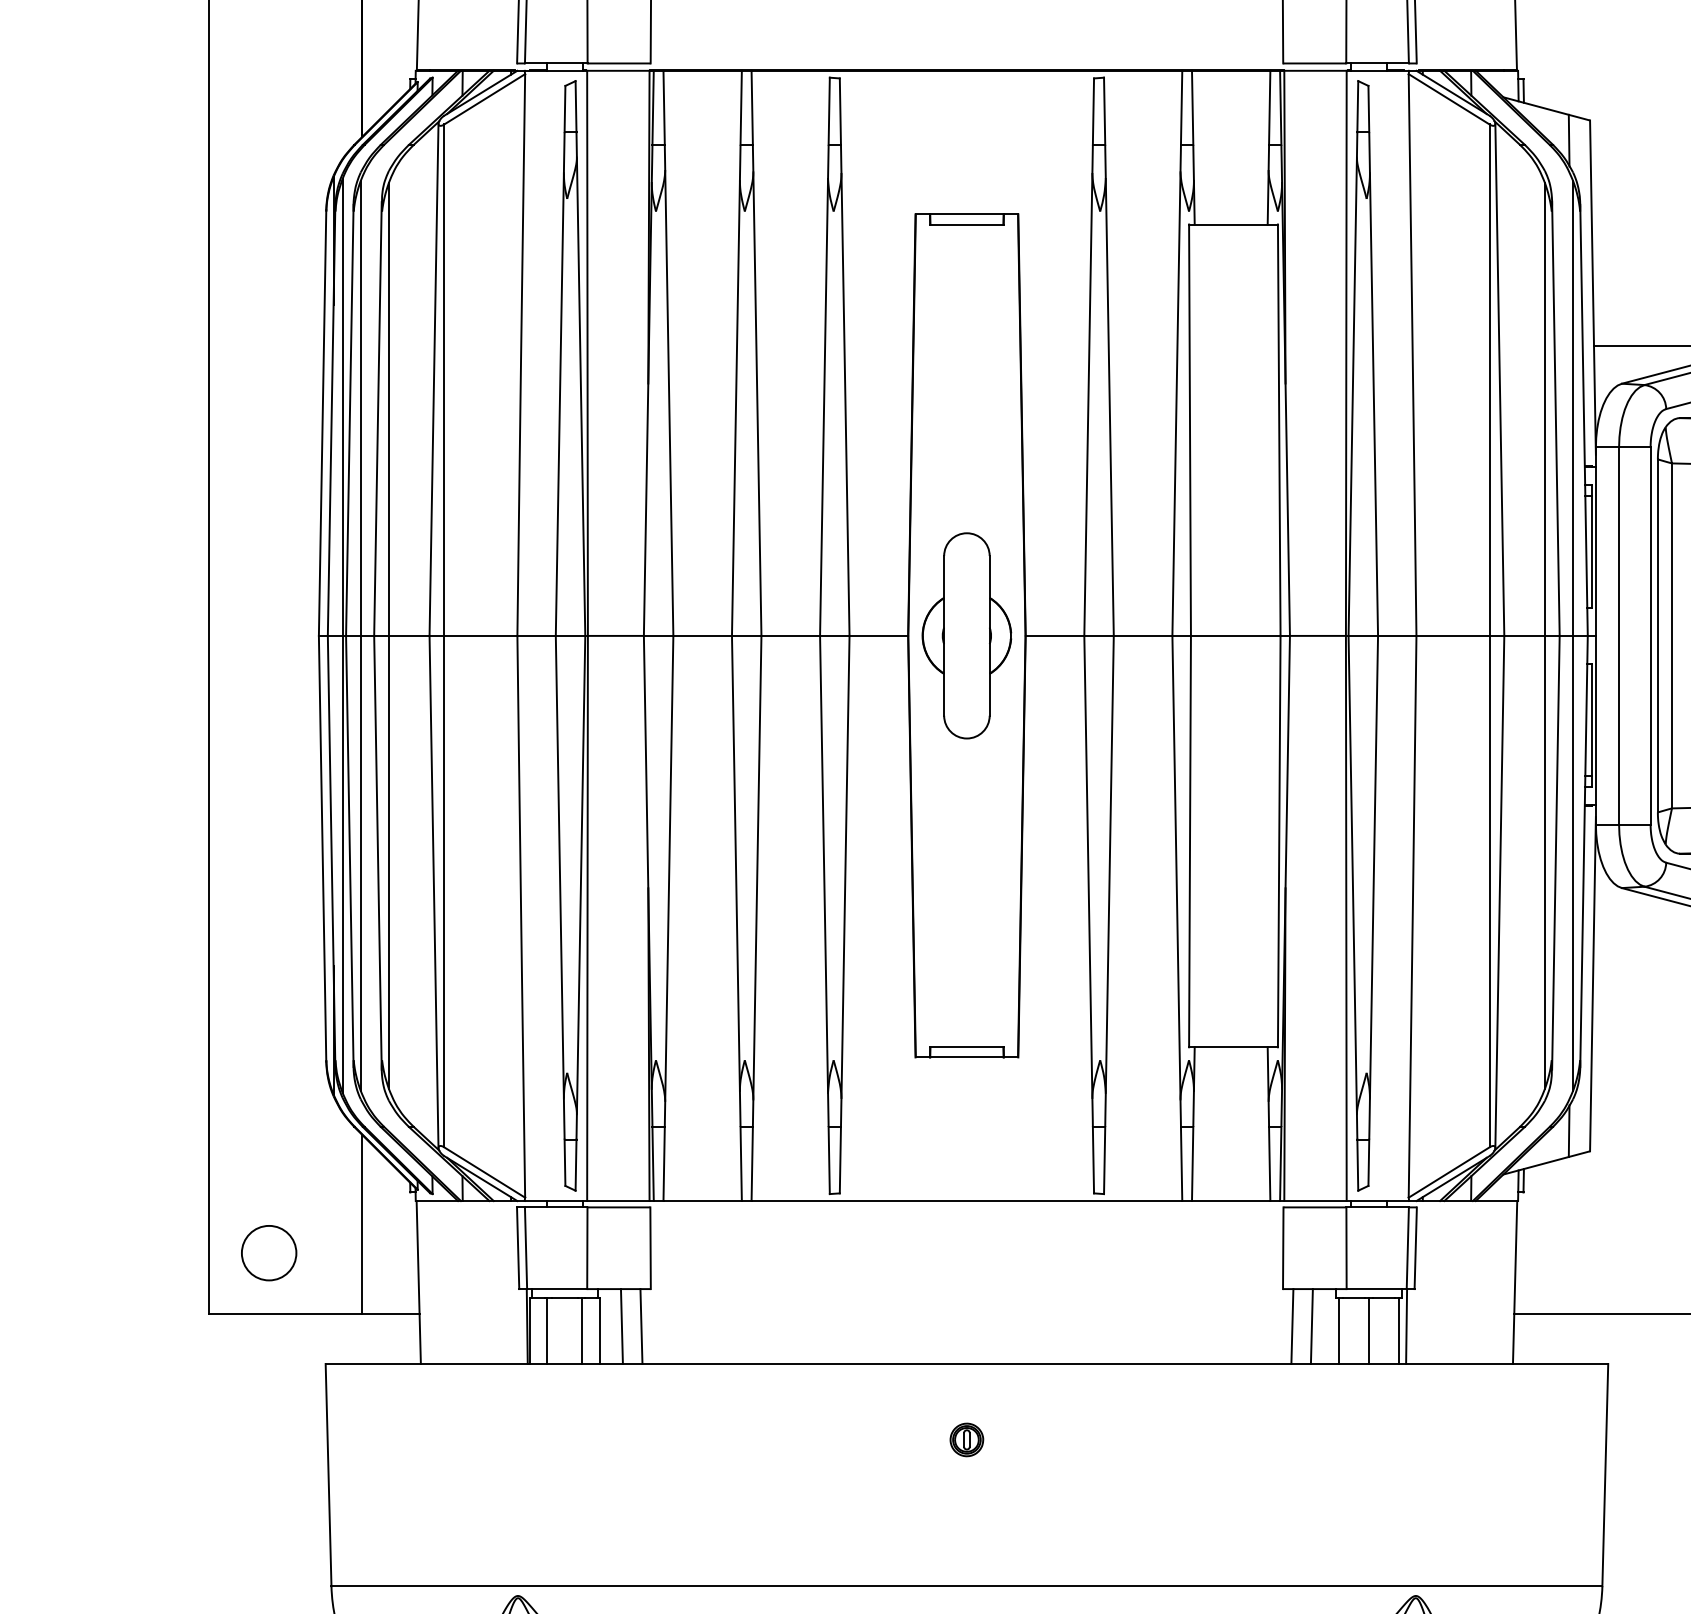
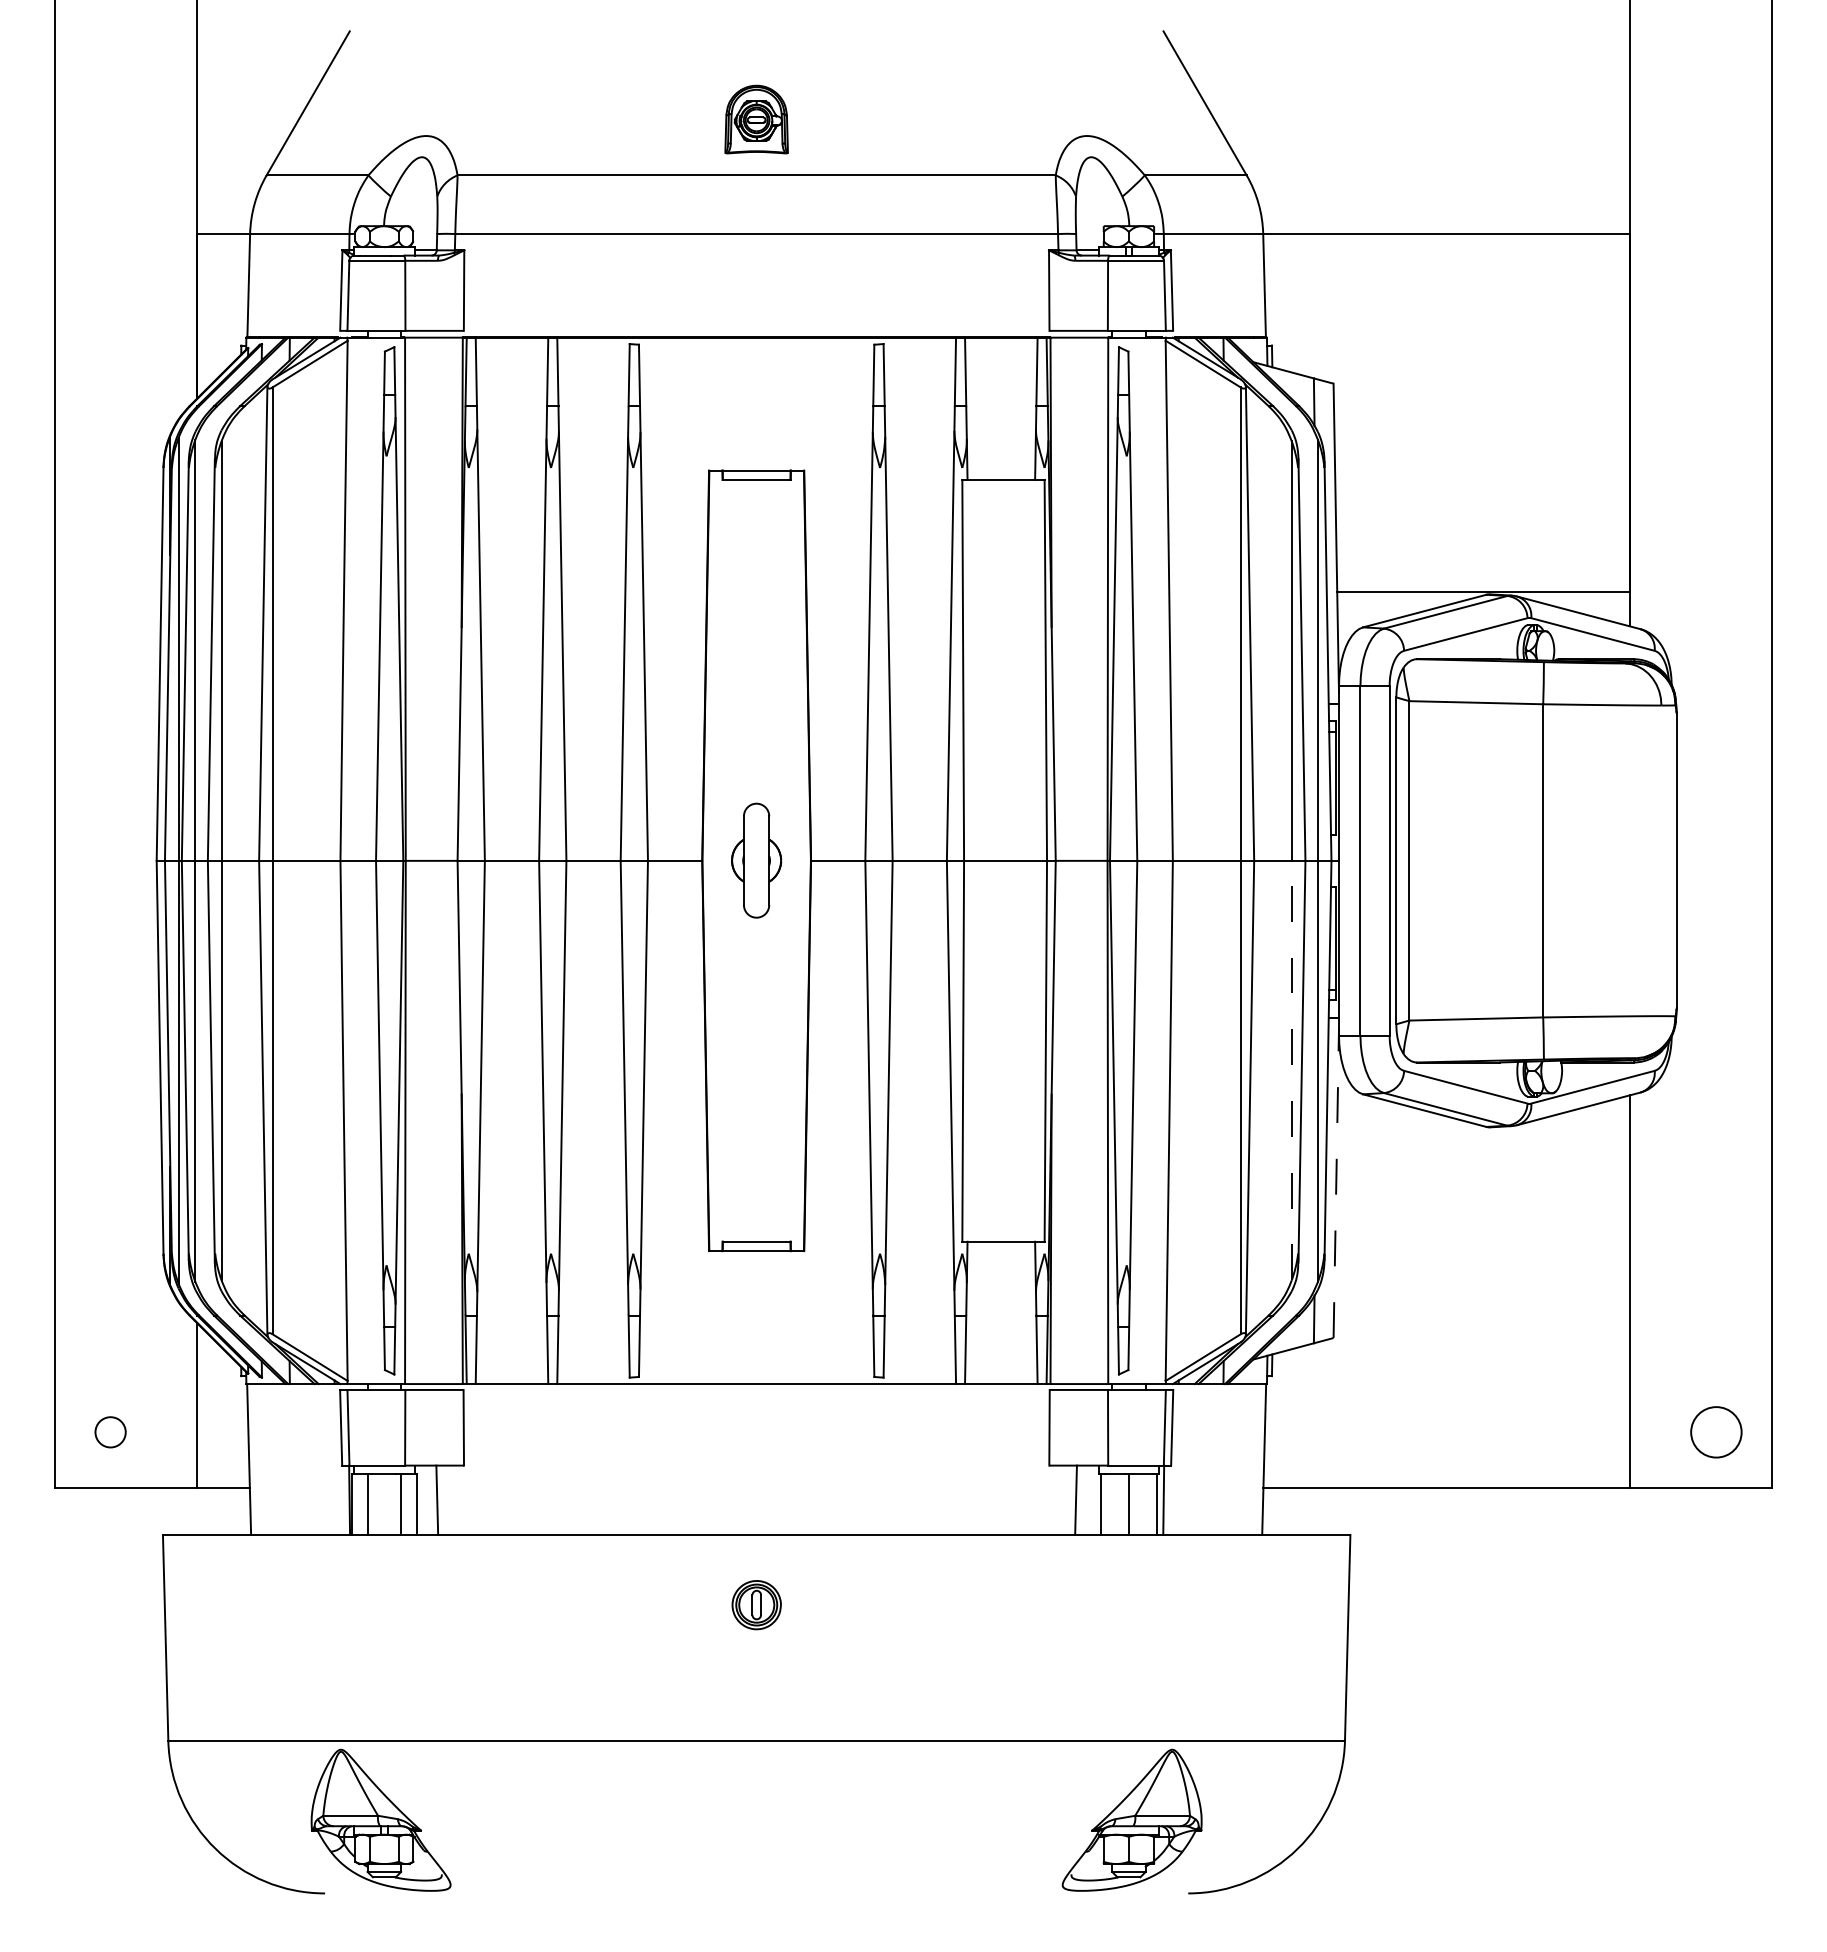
part: (966, 635) -> (756, 860), size x0.6
line: (1544, 862) -> (1291, 1070), solid -> dashed
line: (1593, 984) -> (1336, 1183), solid -> dashed
circle: (269, 1253) -> (110, 1432), size x0.6
line: (641, 1325) -> (455, 1499), removed
line: (1291, 1325) -> (1057, 1499), removed
part: (966, 1440) -> (756, 1605), size x1.6

